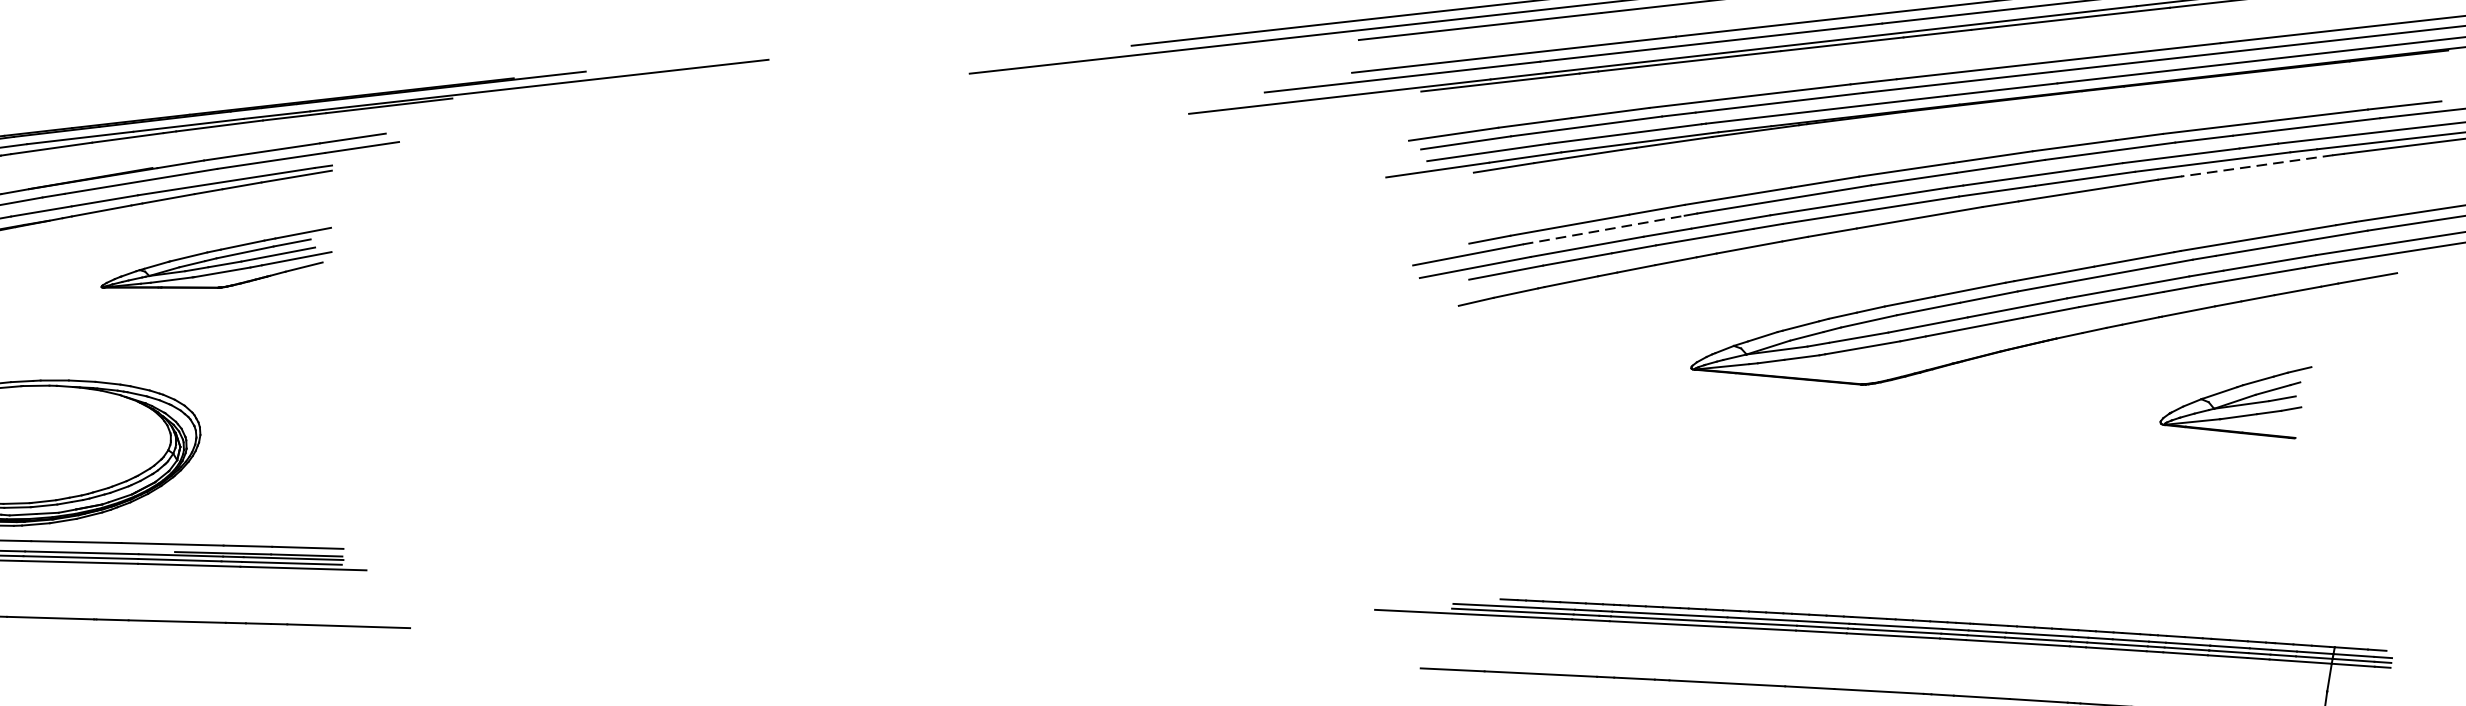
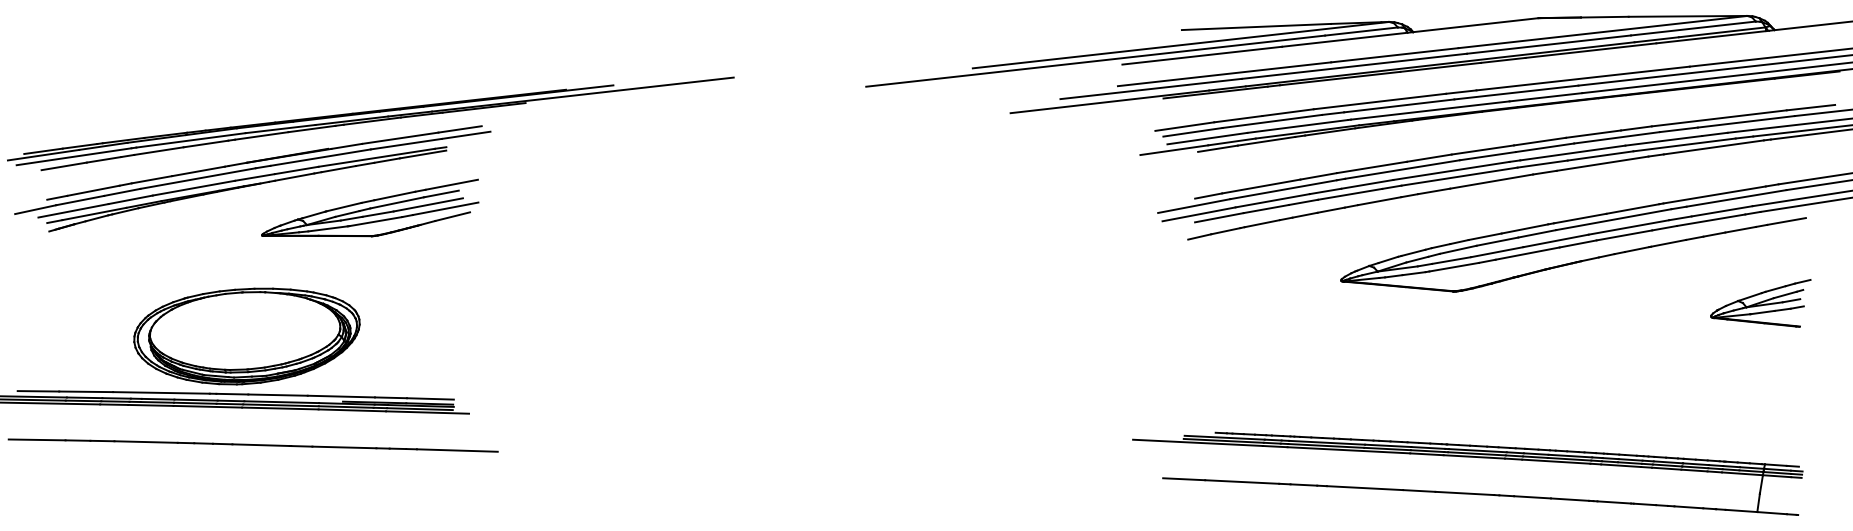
line: (2256, 165) -> (1713, 147), dashed -> solid
line: (1605, 229) -> (1284, 189), dashed -> solid
part: (216, 257) -> (370, 207), size x1.43
part: (2235, 402) -> (1760, 303), moved

